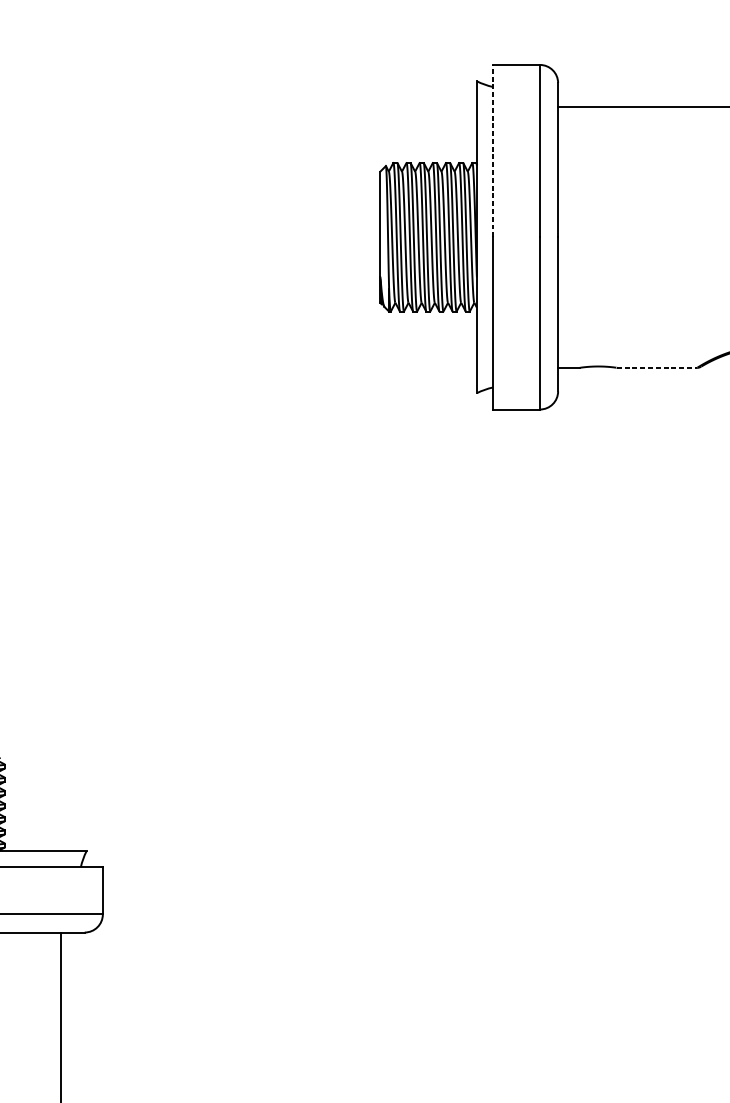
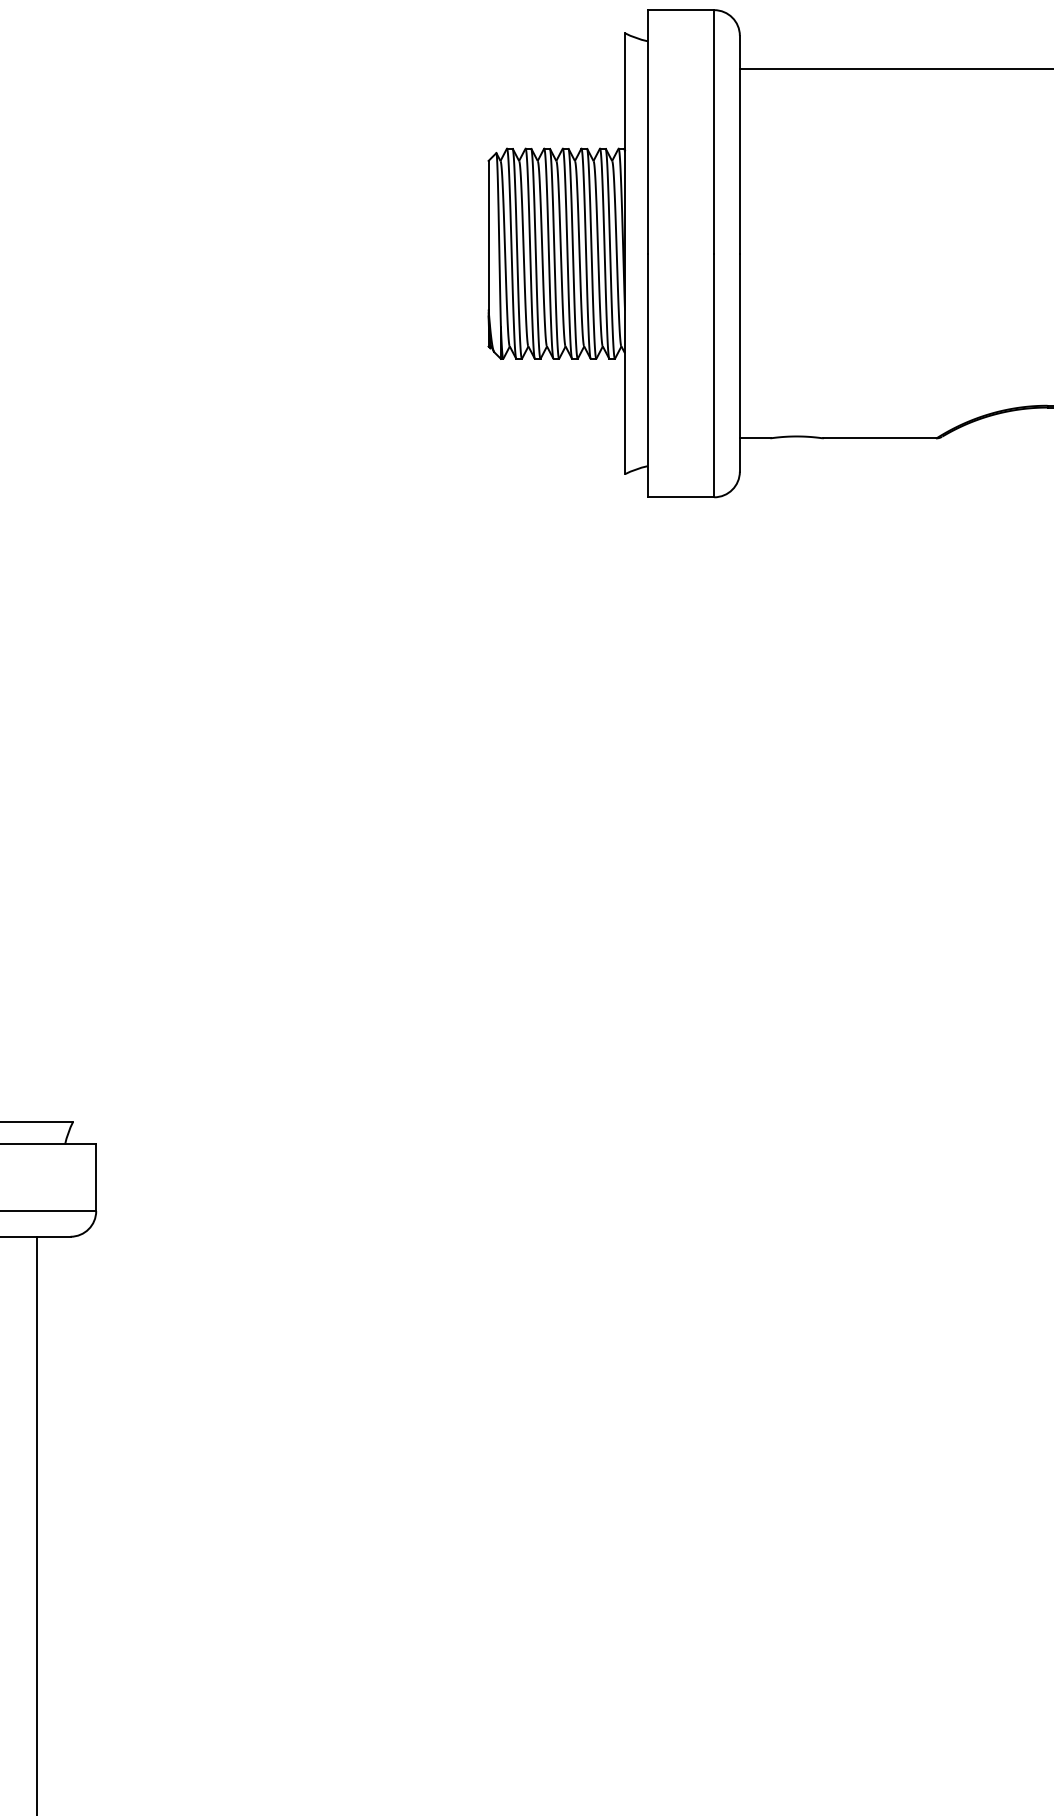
line: (492, 150) -> (647, 131), dashed -> solid
line: (656, 367) -> (879, 438), dashed -> solid

